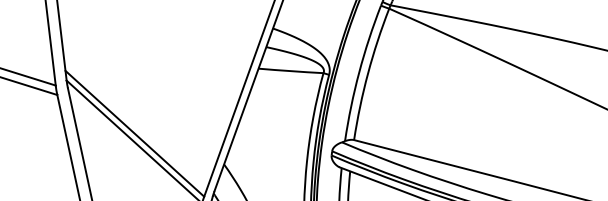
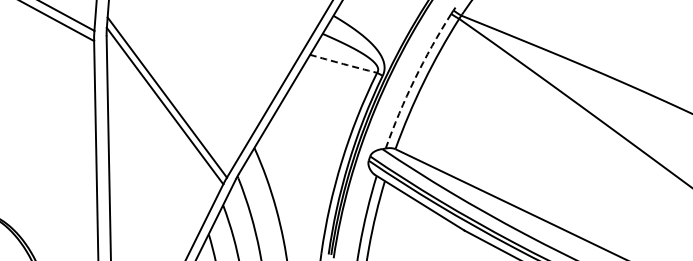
arc: (291, 71) -> (343, 64), solid -> dashed
arc: (359, 72) -> (414, 79), solid -> dashed

